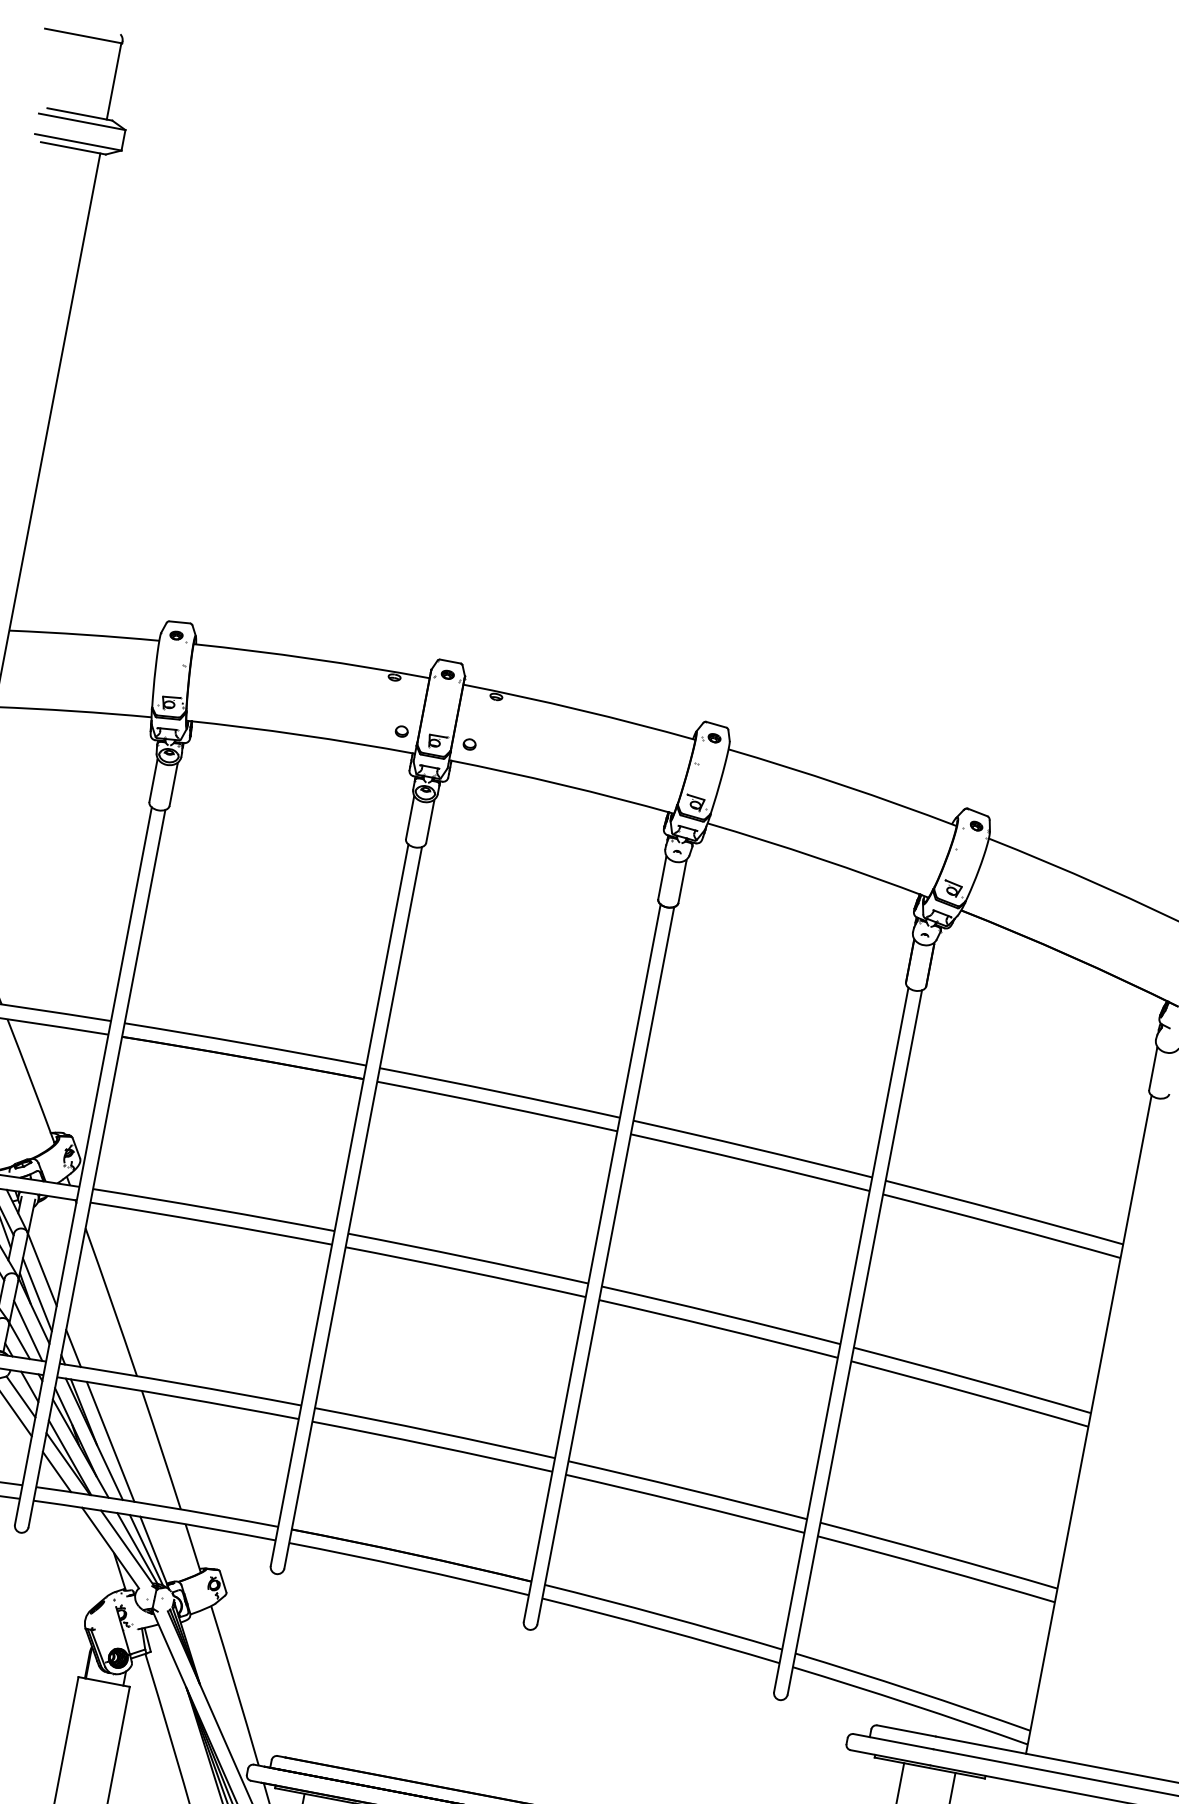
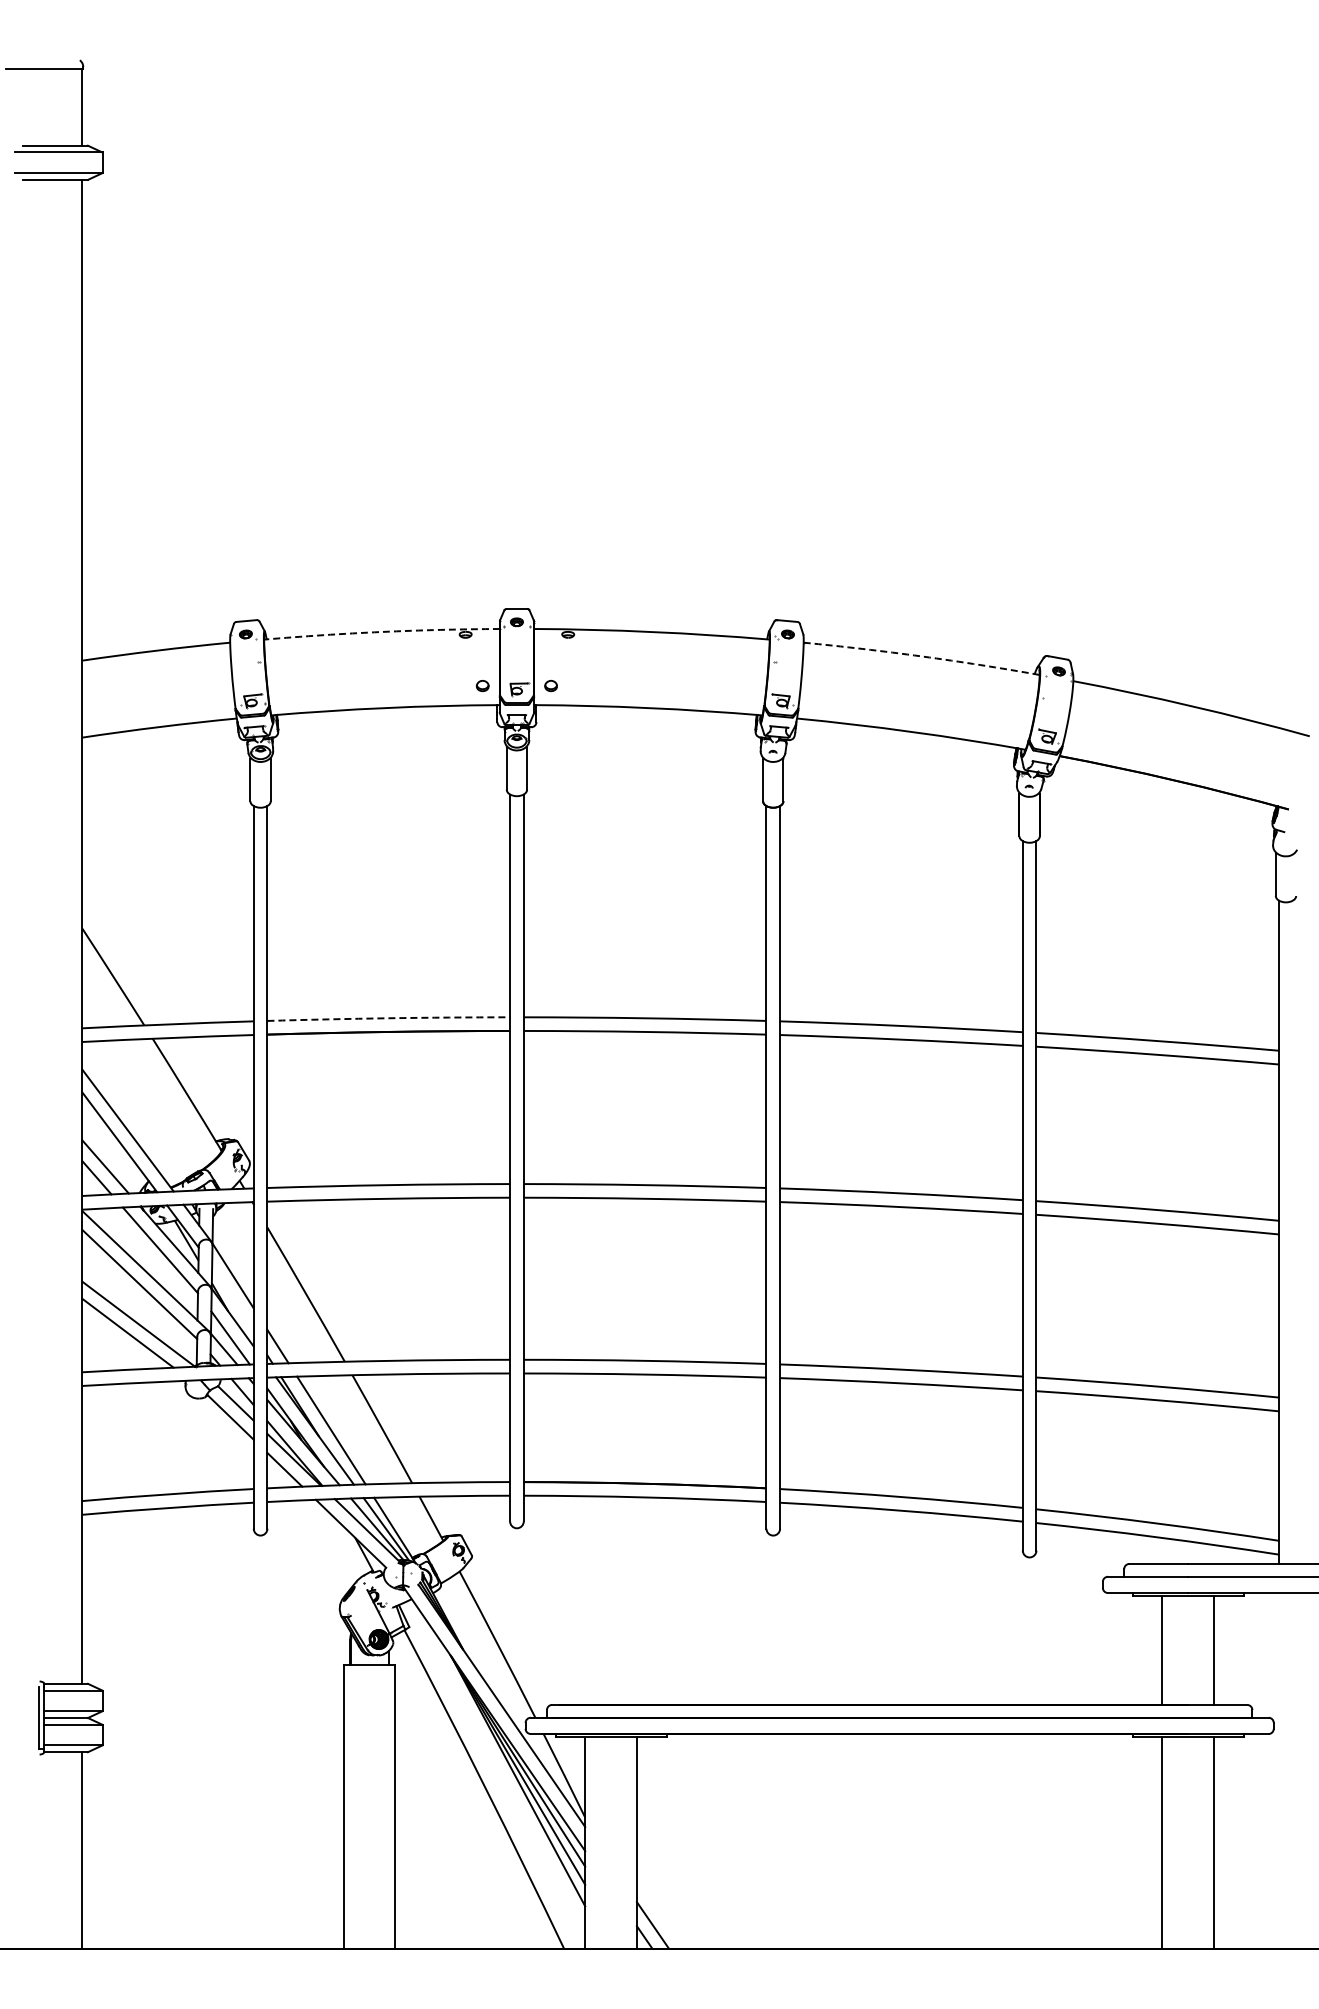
line: (311, 658) -> (381, 631), solid -> dashed
line: (843, 785) -> (922, 656), solid -> dashed
line: (245, 1043) -> (388, 1018), solid -> dashed
line: (37, 1294) -> (232, 1300), removed

